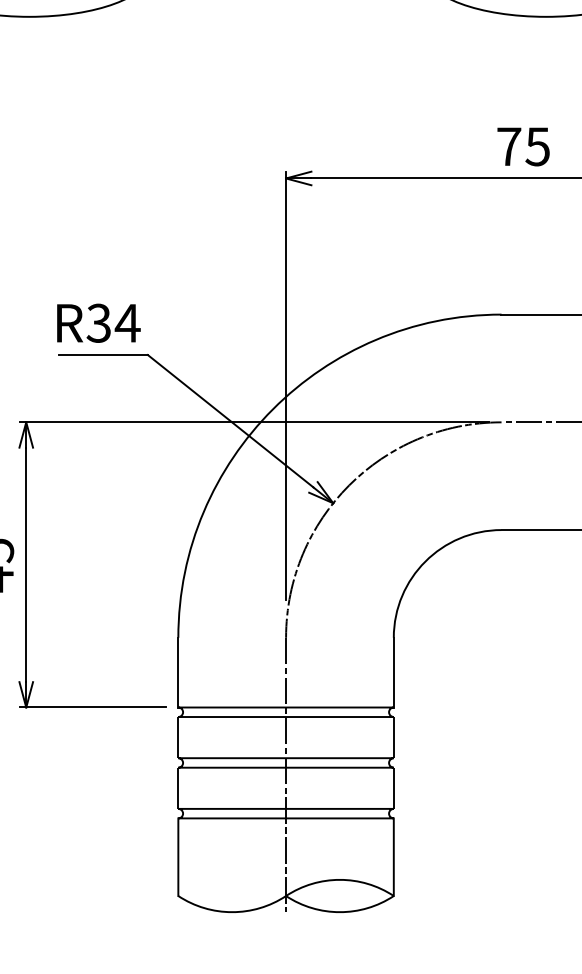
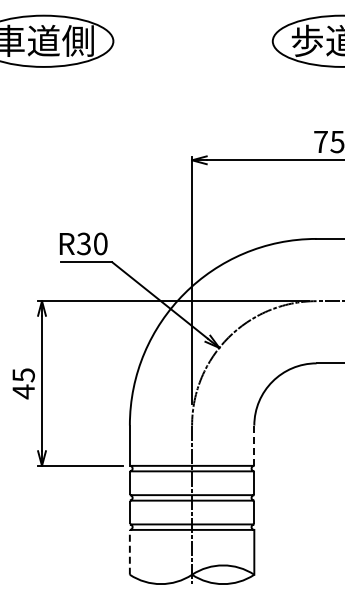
text: (127, 322) -> (100, 243), R34 -> R30
line: (394, 673) -> (254, 446), solid -> dashed
line: (177, 855) -> (129, 551), solid -> dashed

